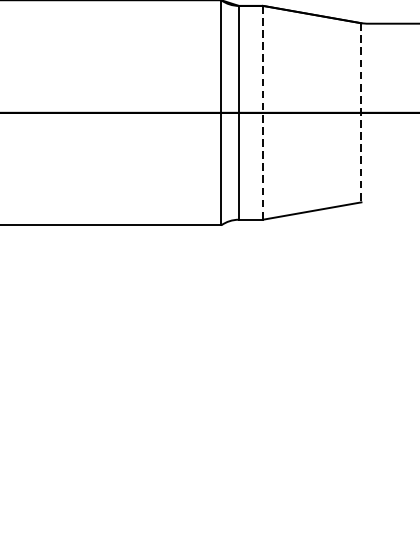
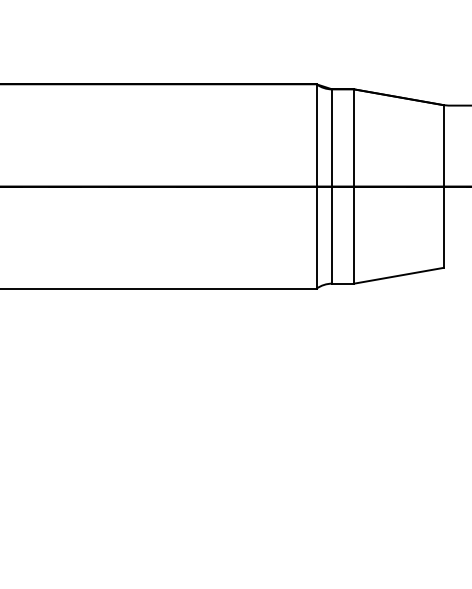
line: (263, 113) -> (354, 187), dashed -> solid
line: (361, 113) -> (443, 187), dashed -> solid

